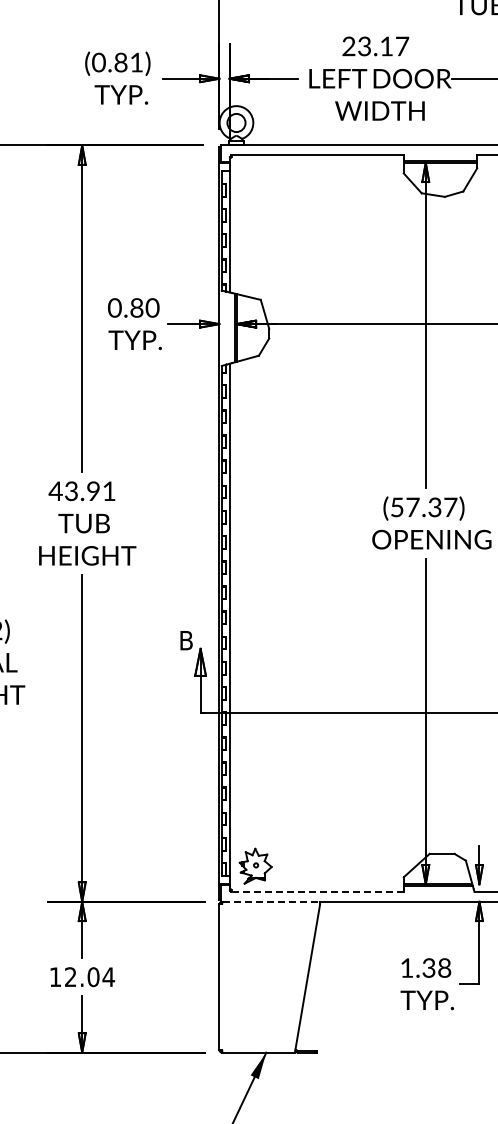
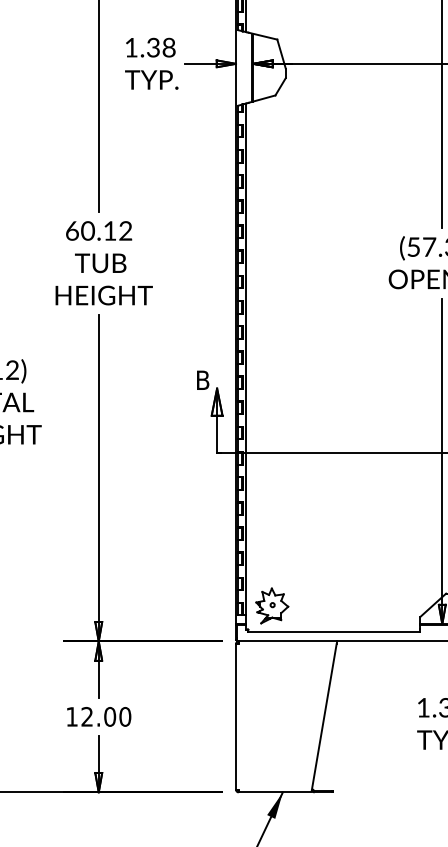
text: (133, 307) -> (150, 47), 0.80 -> 1.38
text: (81, 491) -> (98, 231), 43.91 -> 60.12
line: (316, 891) -> (333, 631), dashed -> solid
line: (271, 901) -> (288, 641), dashed -> solid
text: (108, 977) -> (125, 717), 12.04 -> 12.00

